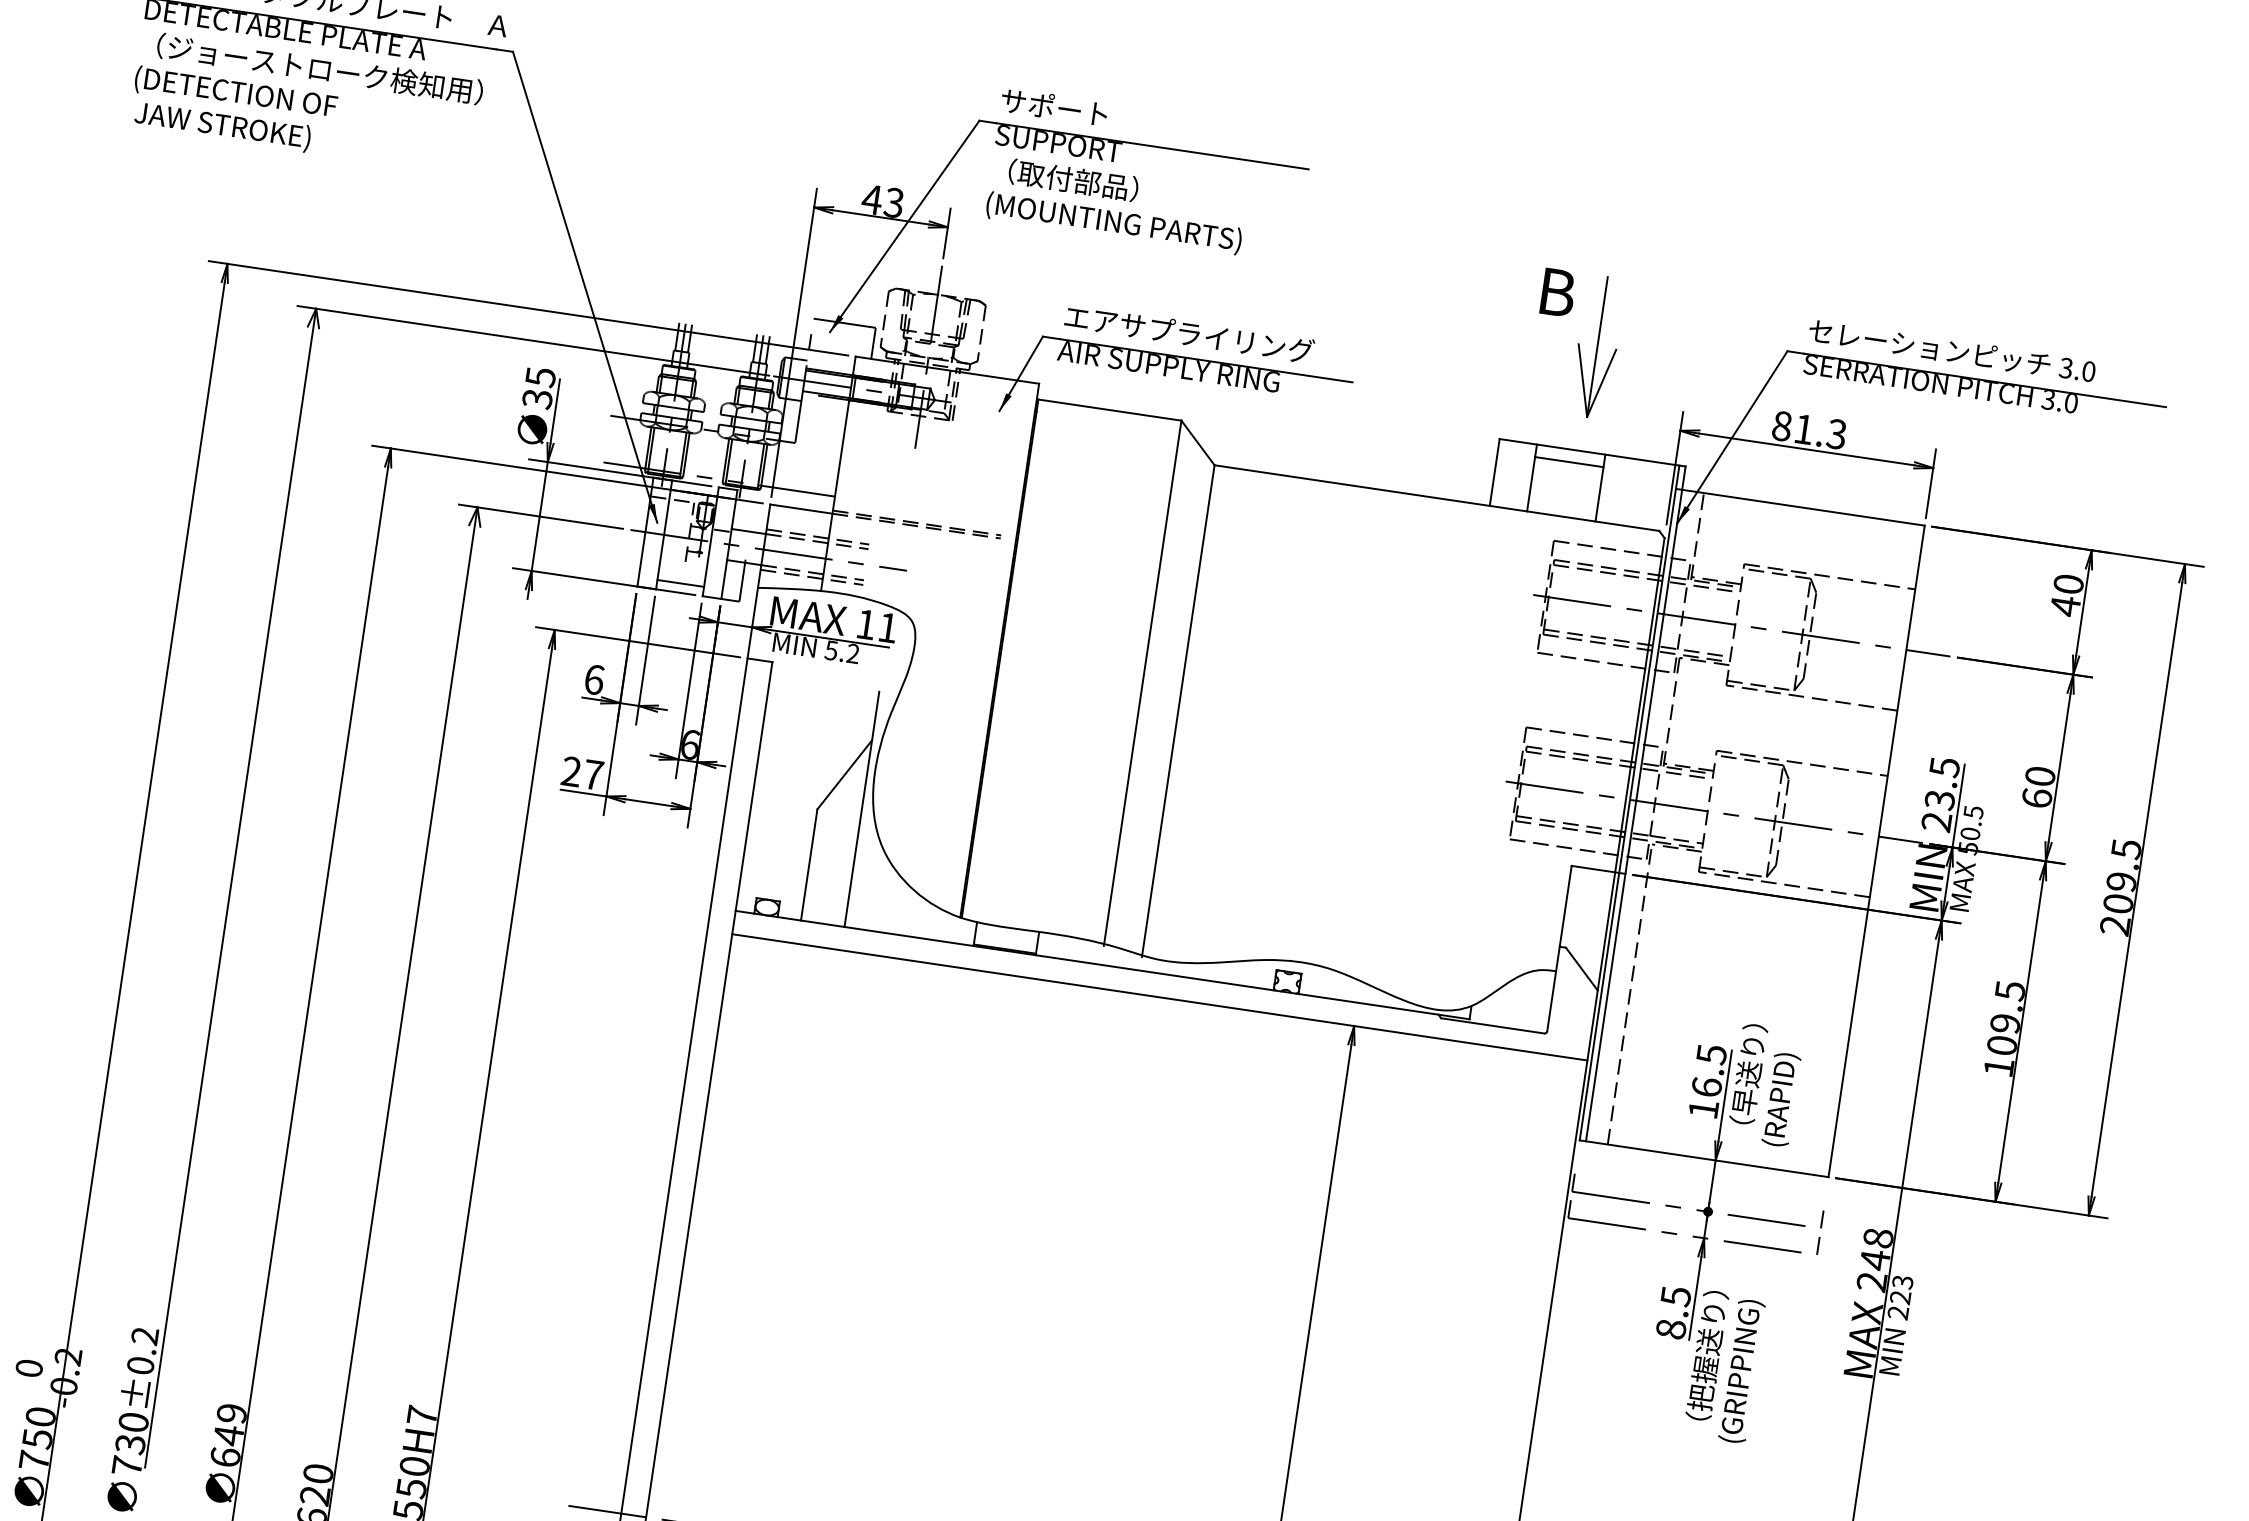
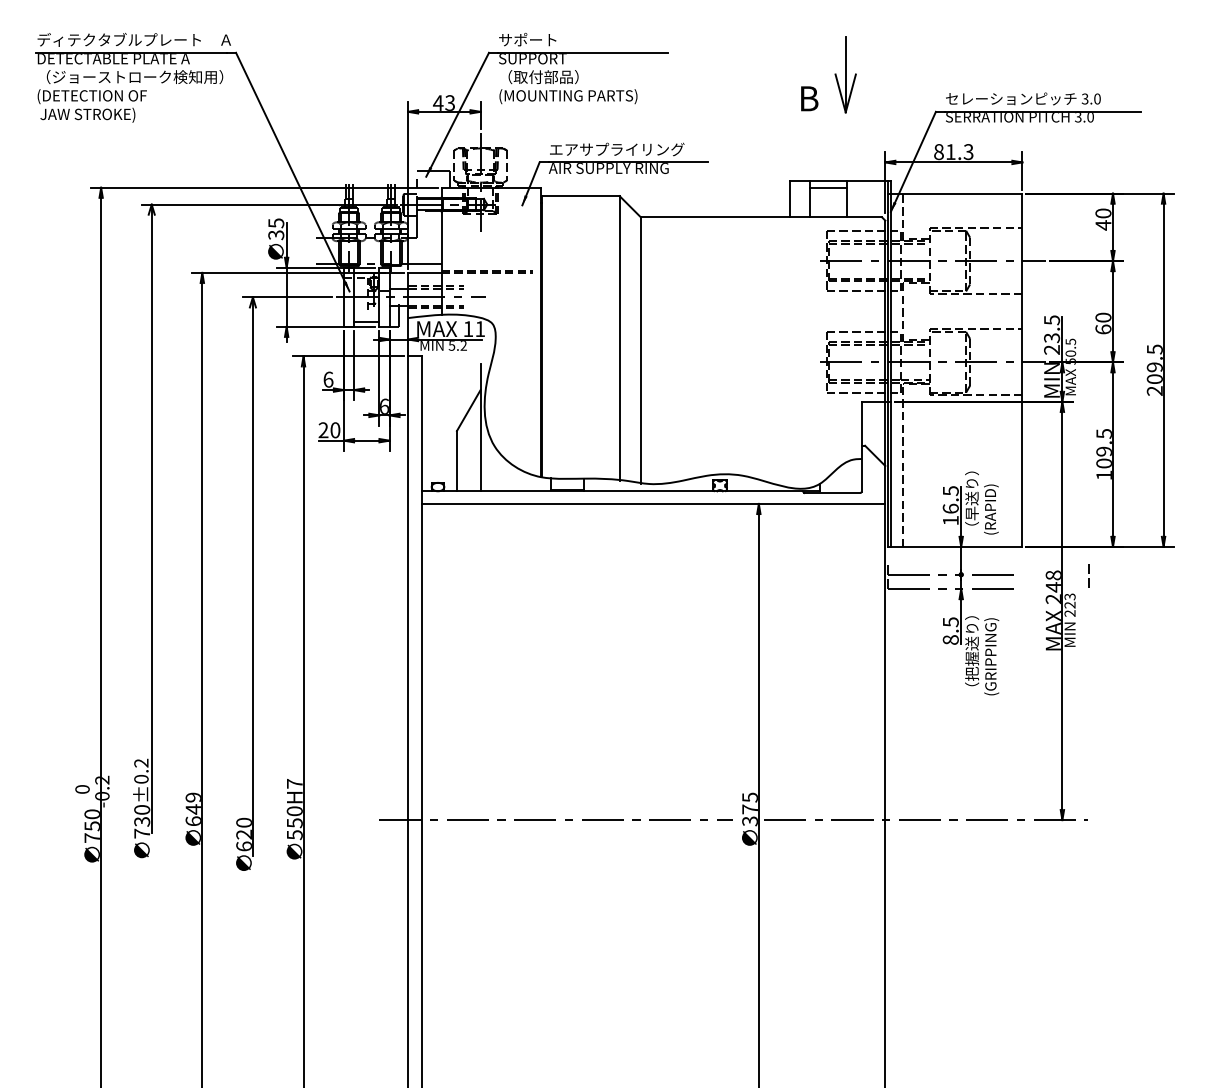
part: (1597, 346) -> (845, 74), moved
text: (593, 775) -> (335, 430), 27 -> 20
line: (1819, 1227) -> (1088, 573), moved

